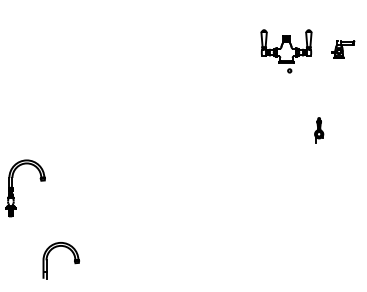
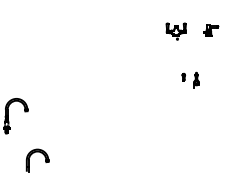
part: (285, 50) -> (175, 31), size x0.62
part: (298, 124) -> (183, 76), added

